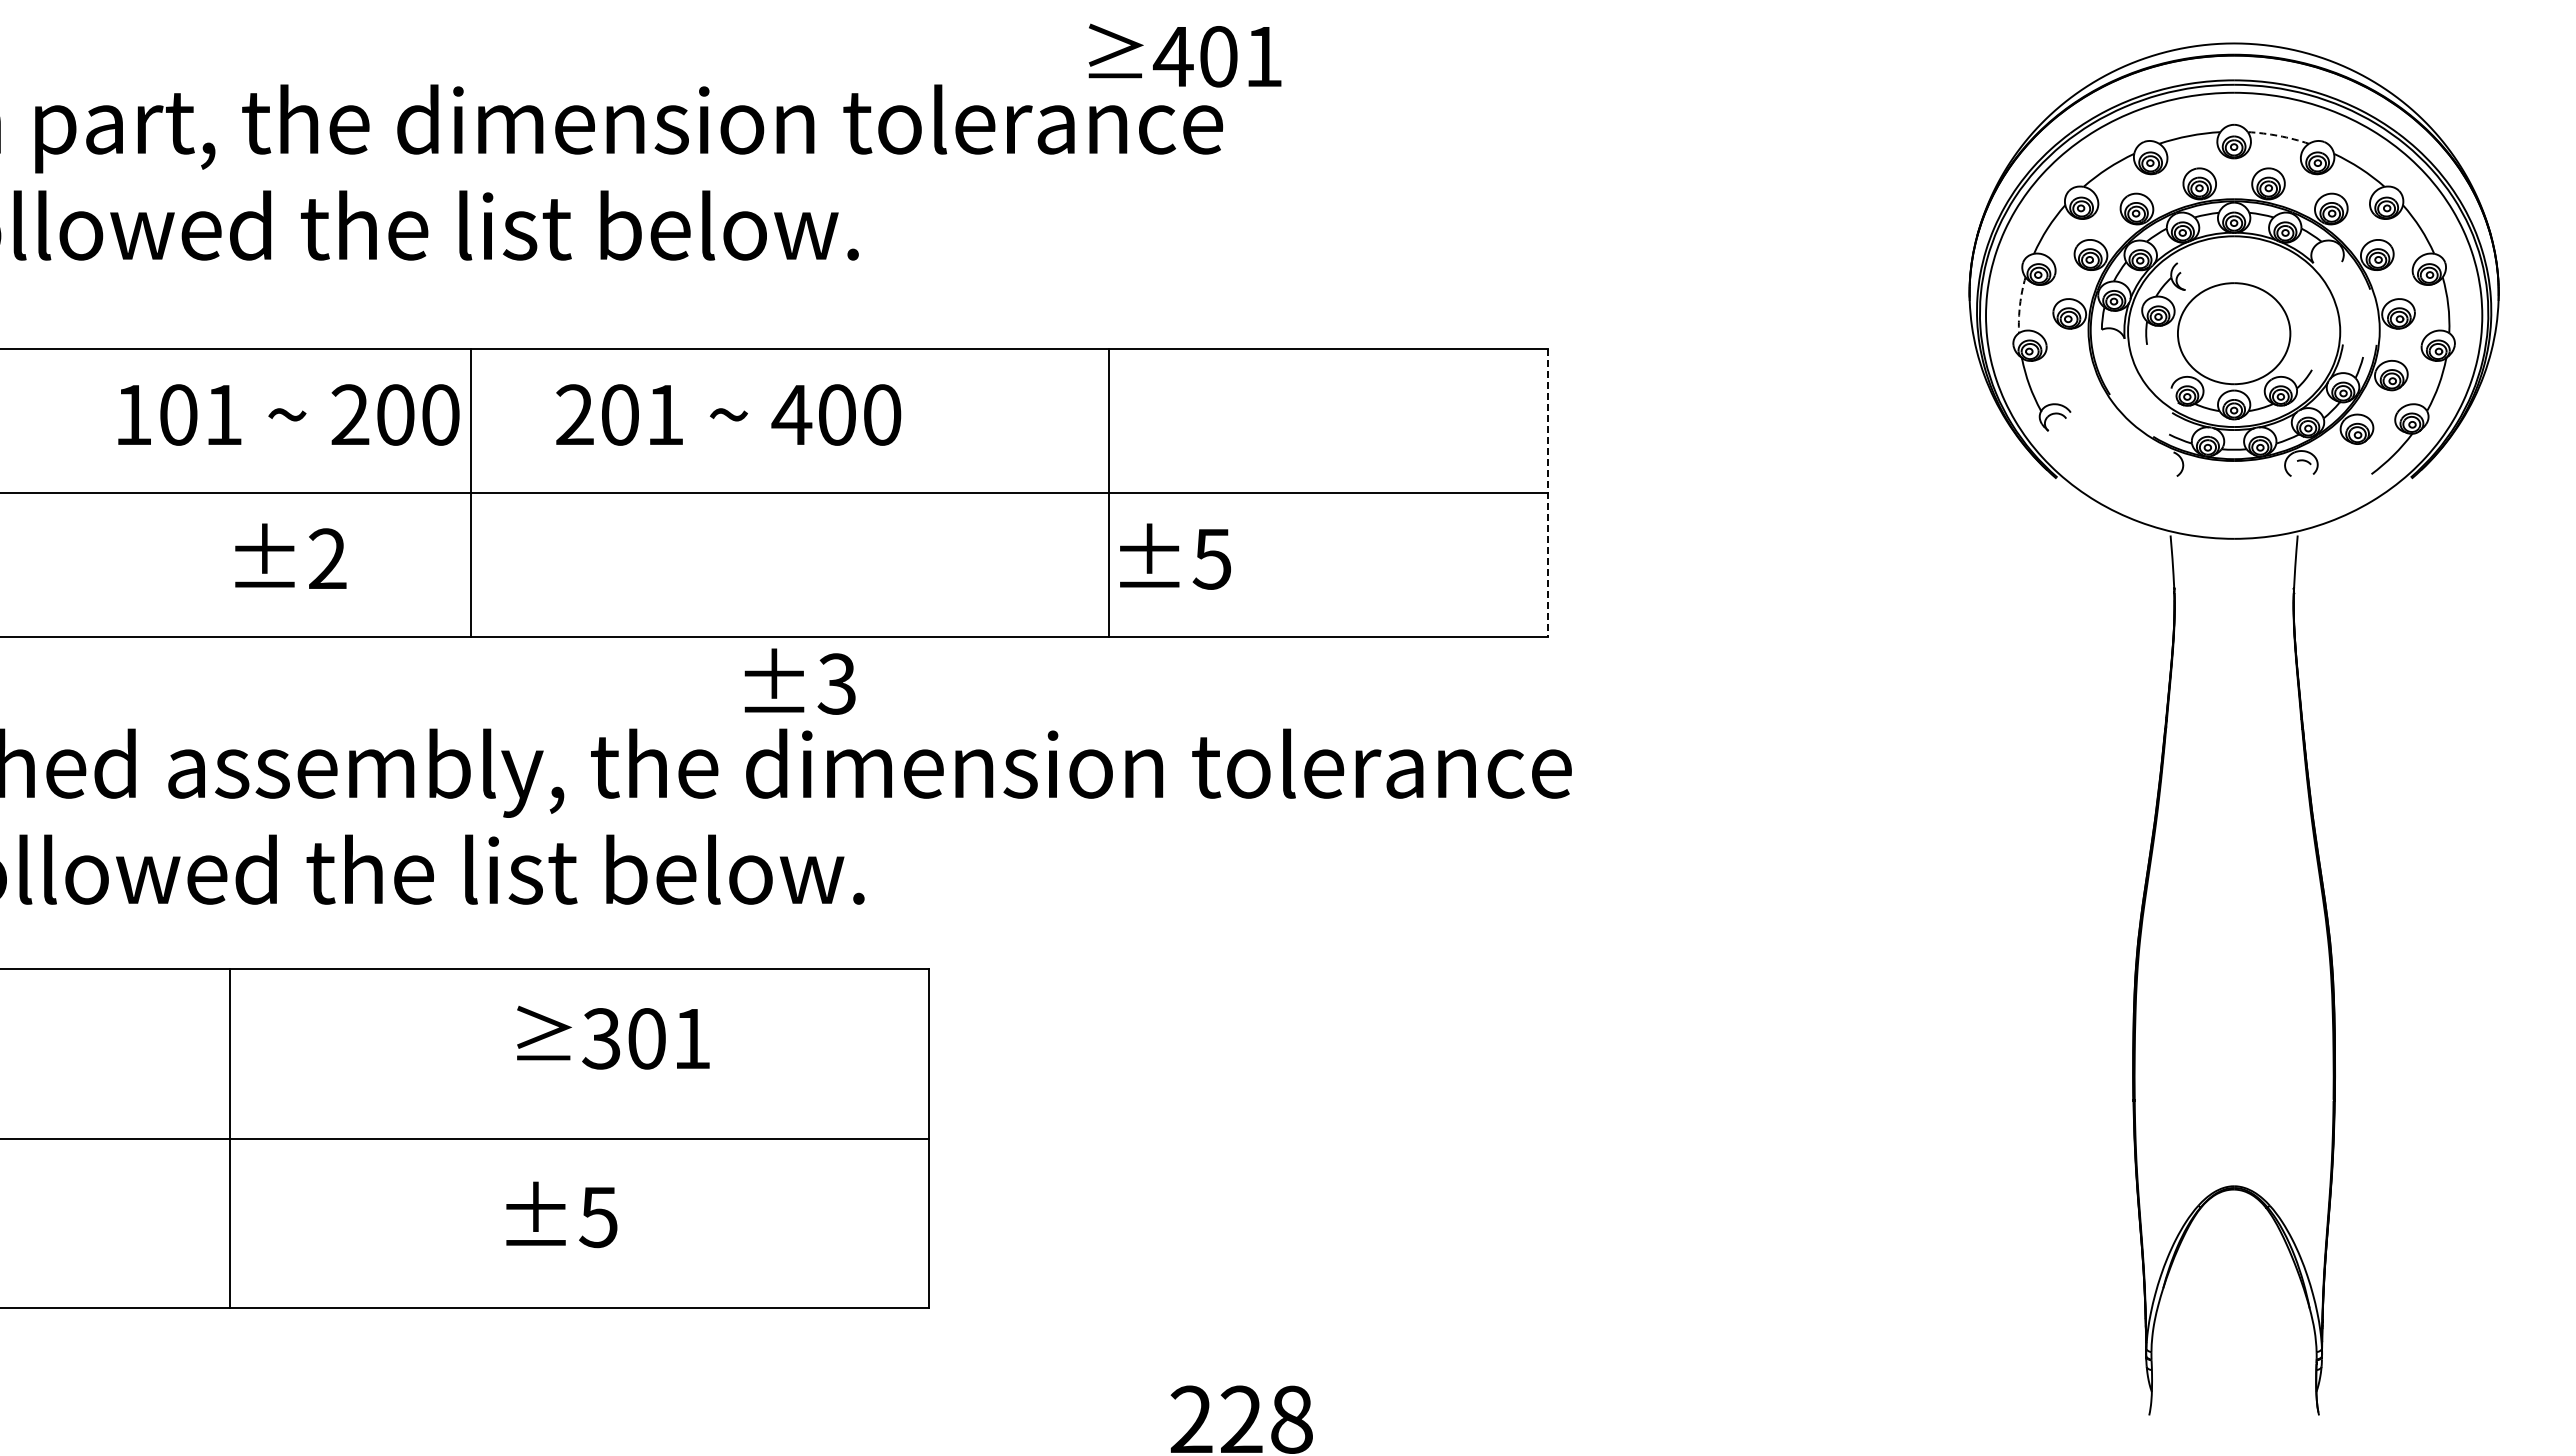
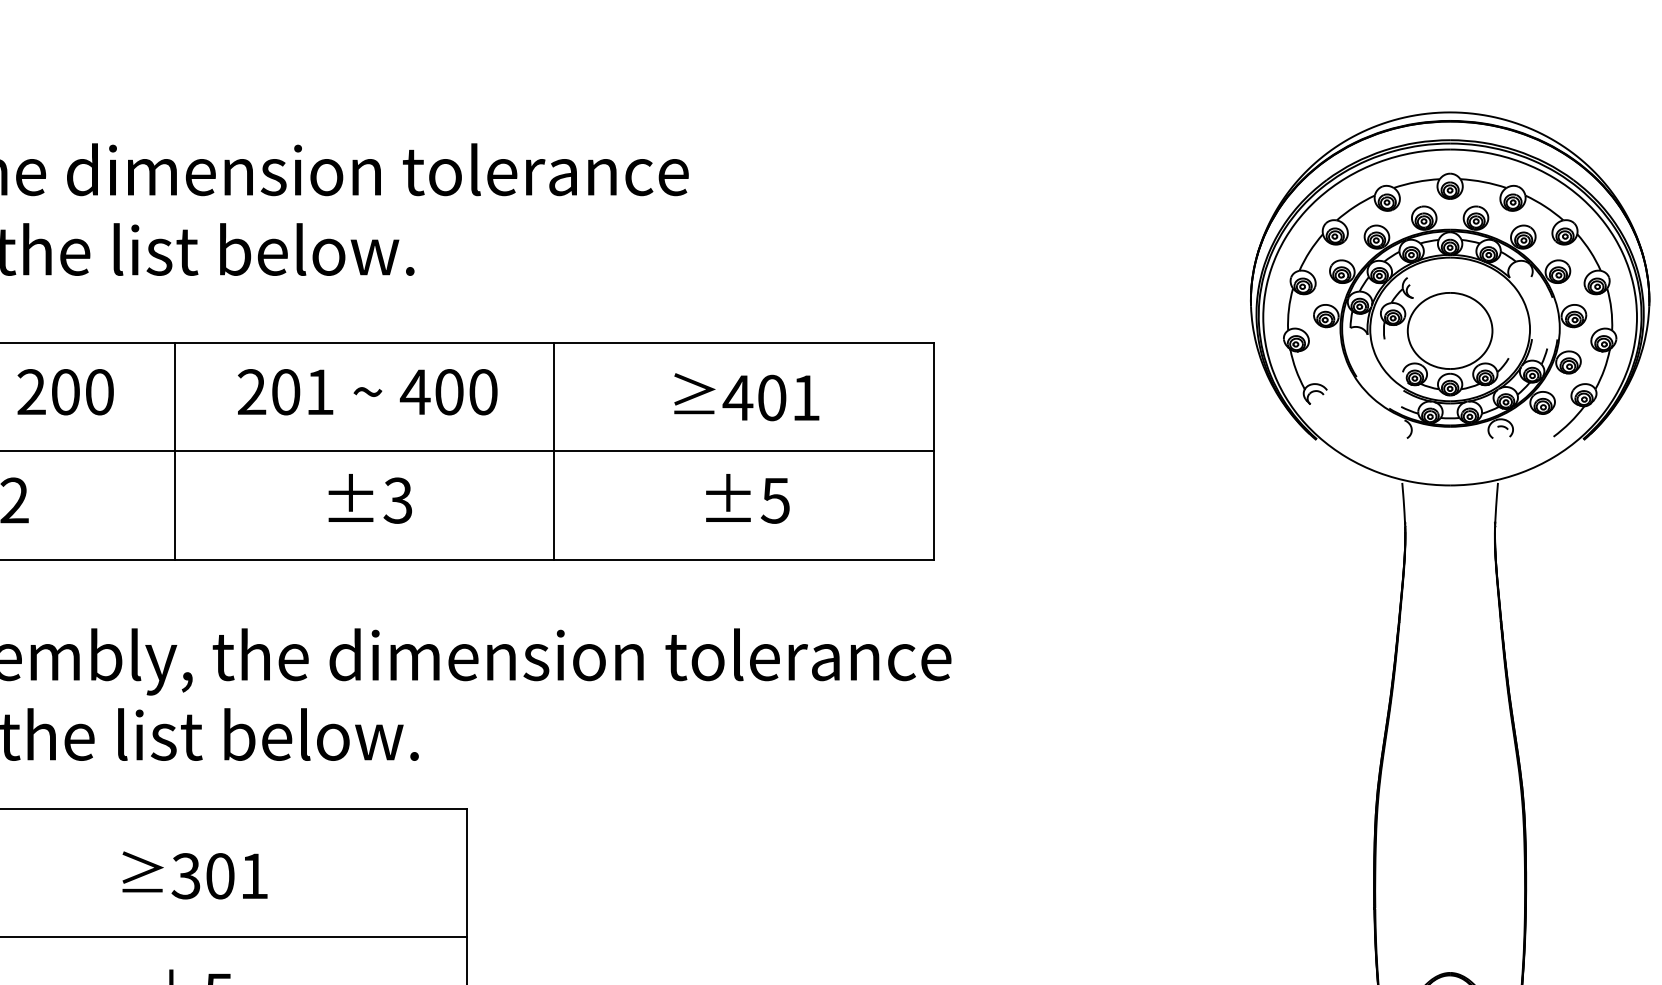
text: (1184, 55) -> (746, 397), moved
arc: (2278, 135) -> (1483, 181), dashed -> solid
arc: (2020, 304) -> (1289, 308), dashed -> solid
text: (728, 414) -> (367, 391), moved
line: (471, 493) -> (174, 451), moved
line: (1109, 493) -> (554, 451), moved
line: (1548, 493) -> (933, 451), dashed -> solid
text: (1175, 556) -> (747, 498), moved
text: (799, 681) -> (369, 498), moved
text: (613, 1037) -> (195, 875), moved

